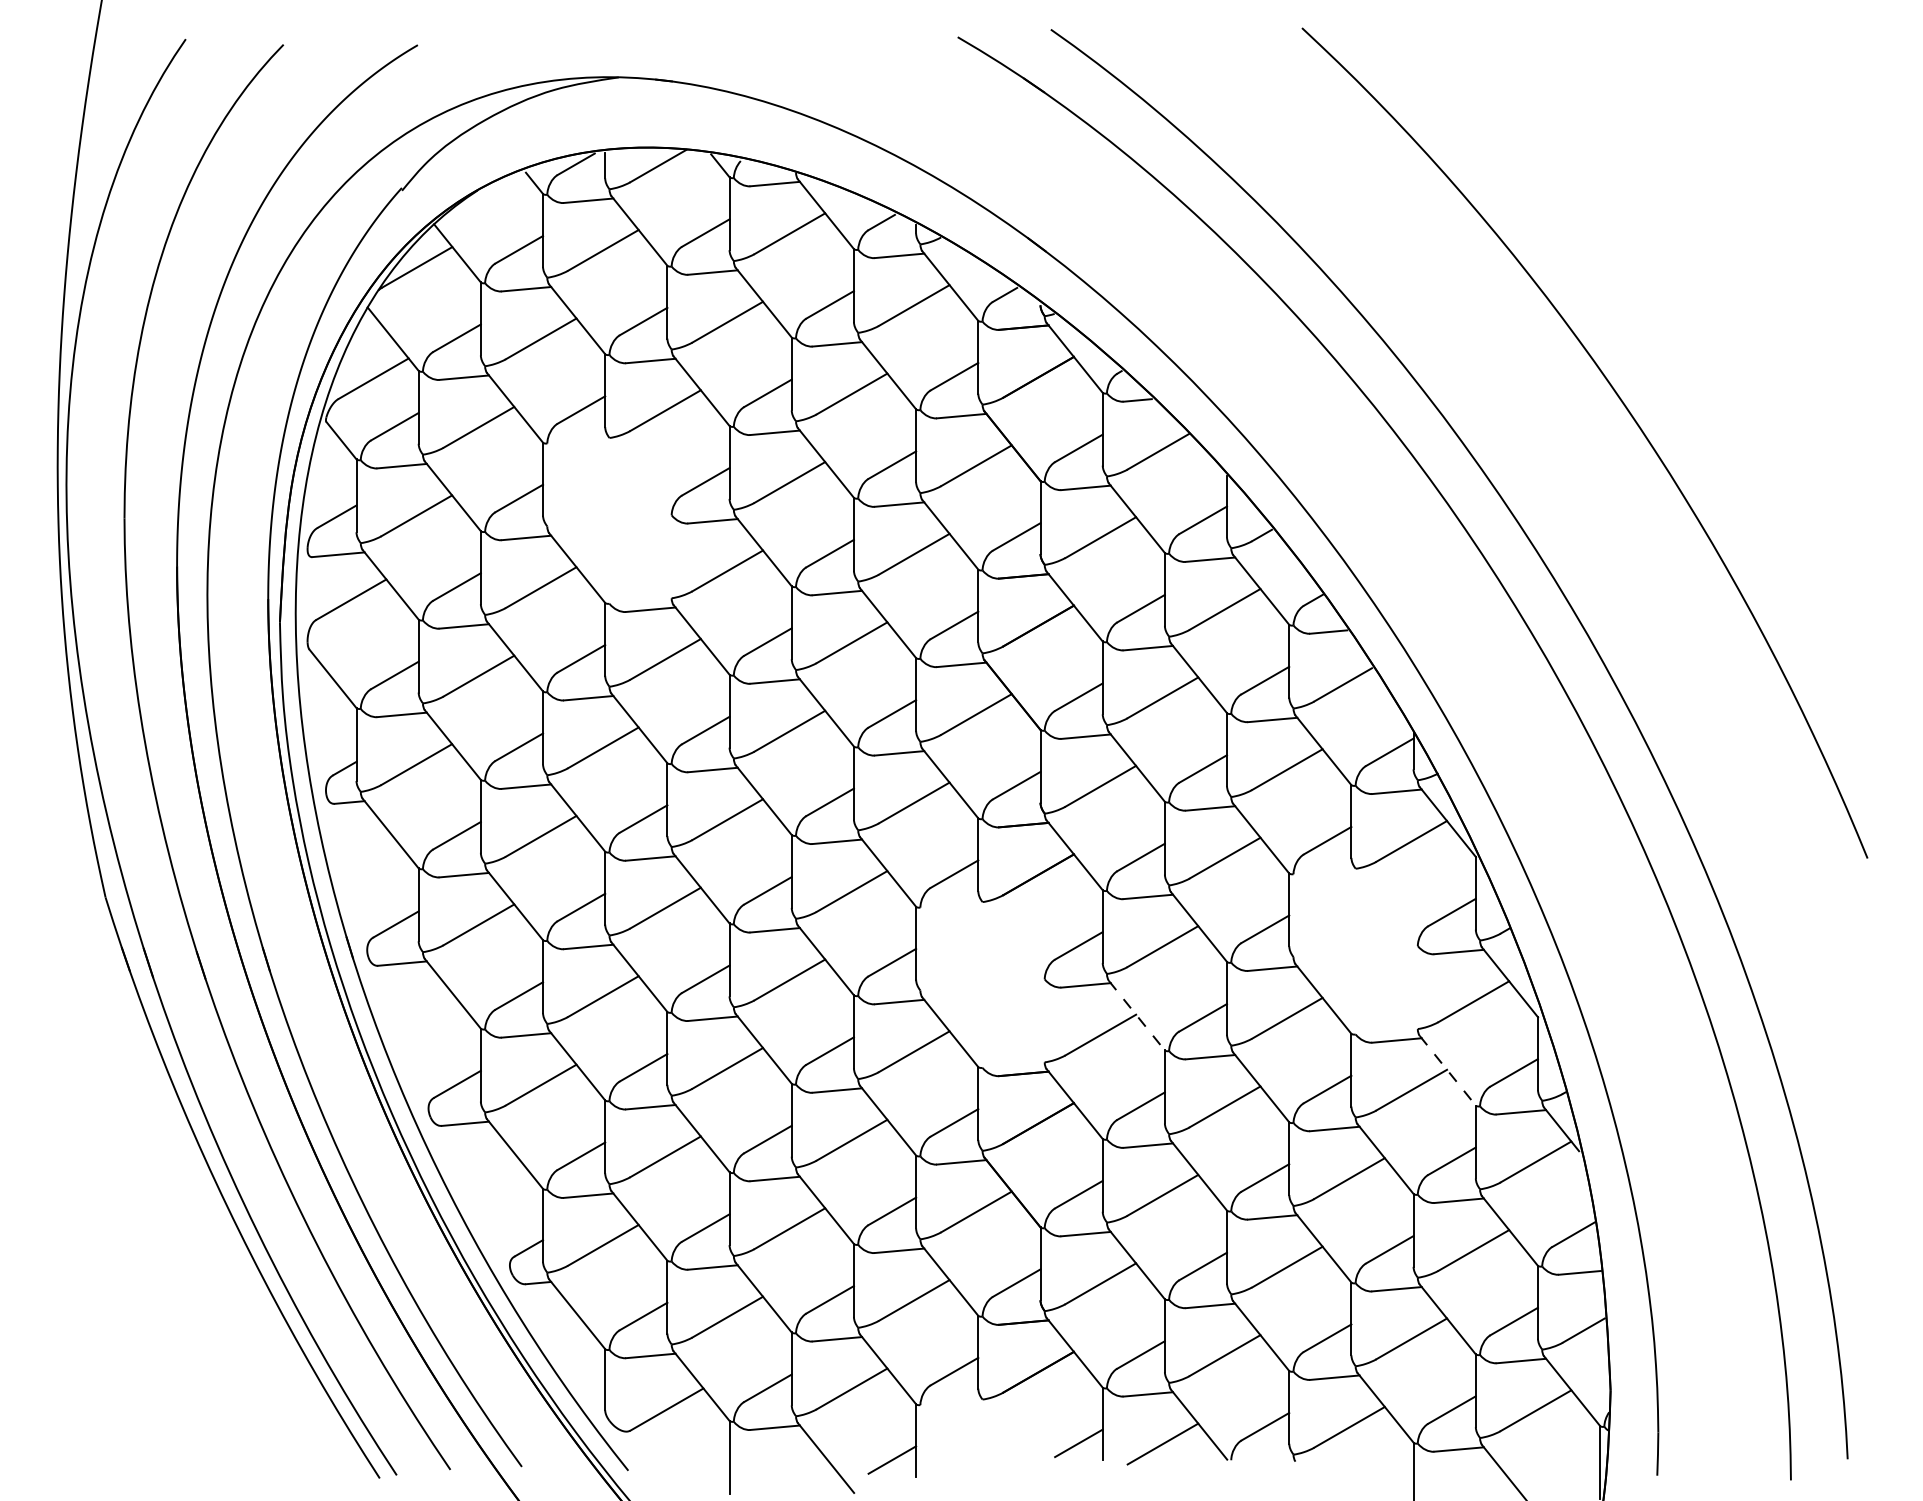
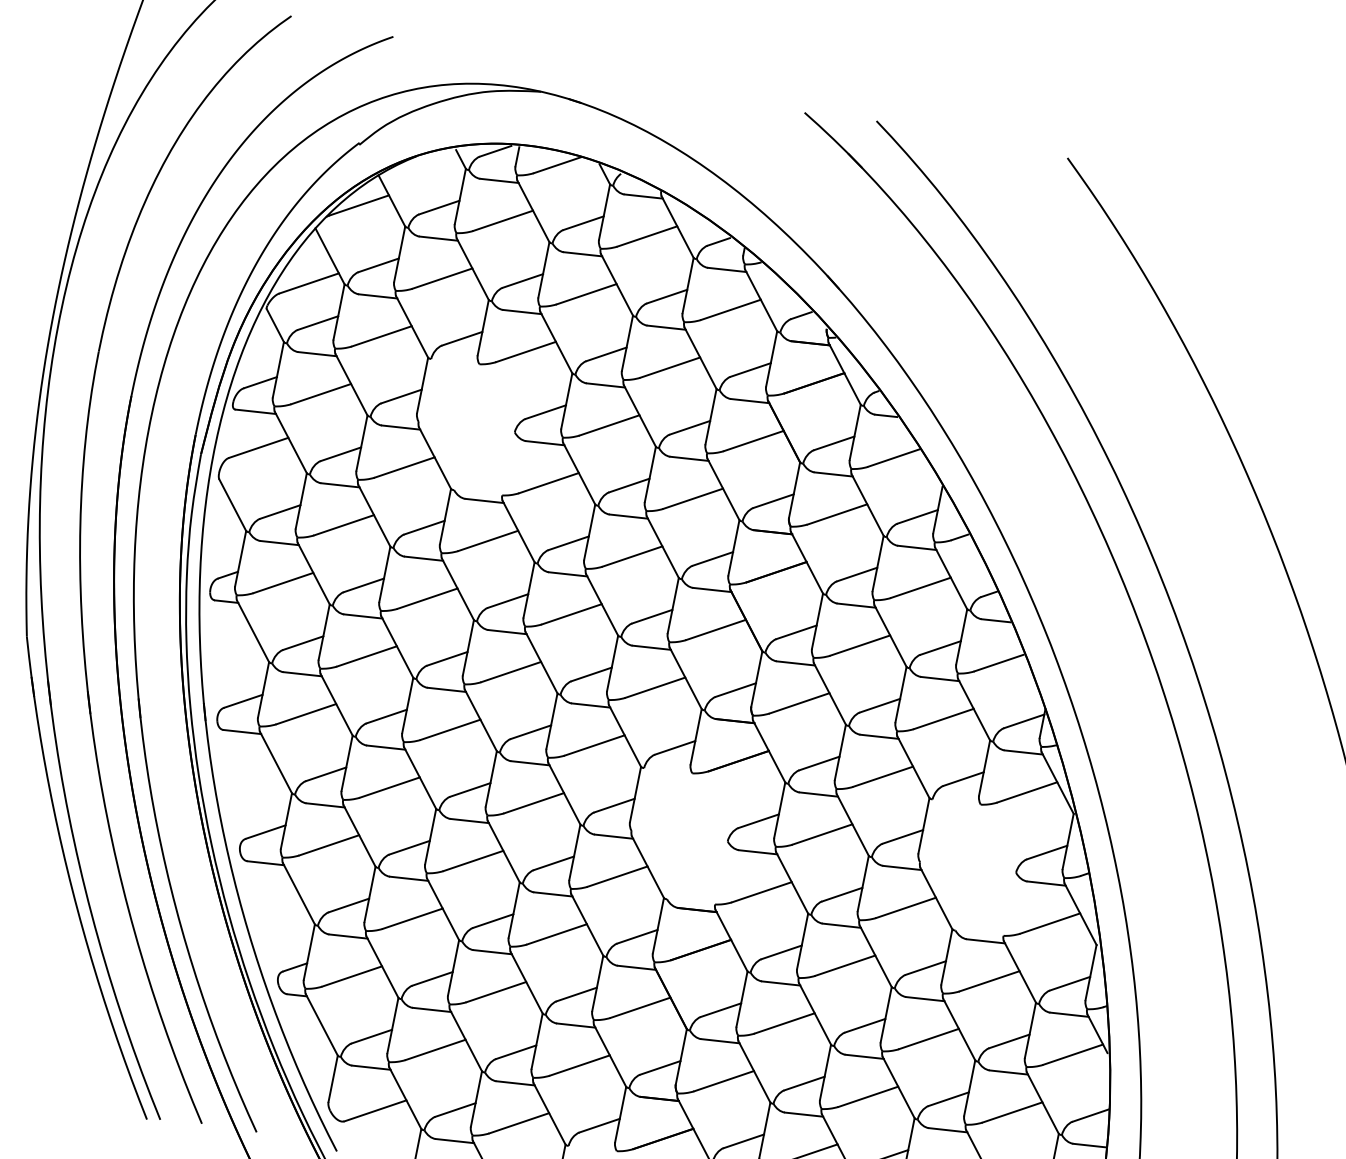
line: (1136, 1015) -> (791, 882), dashed -> solid
line: (1447, 1070) -> (1019, 971), dashed -> solid

